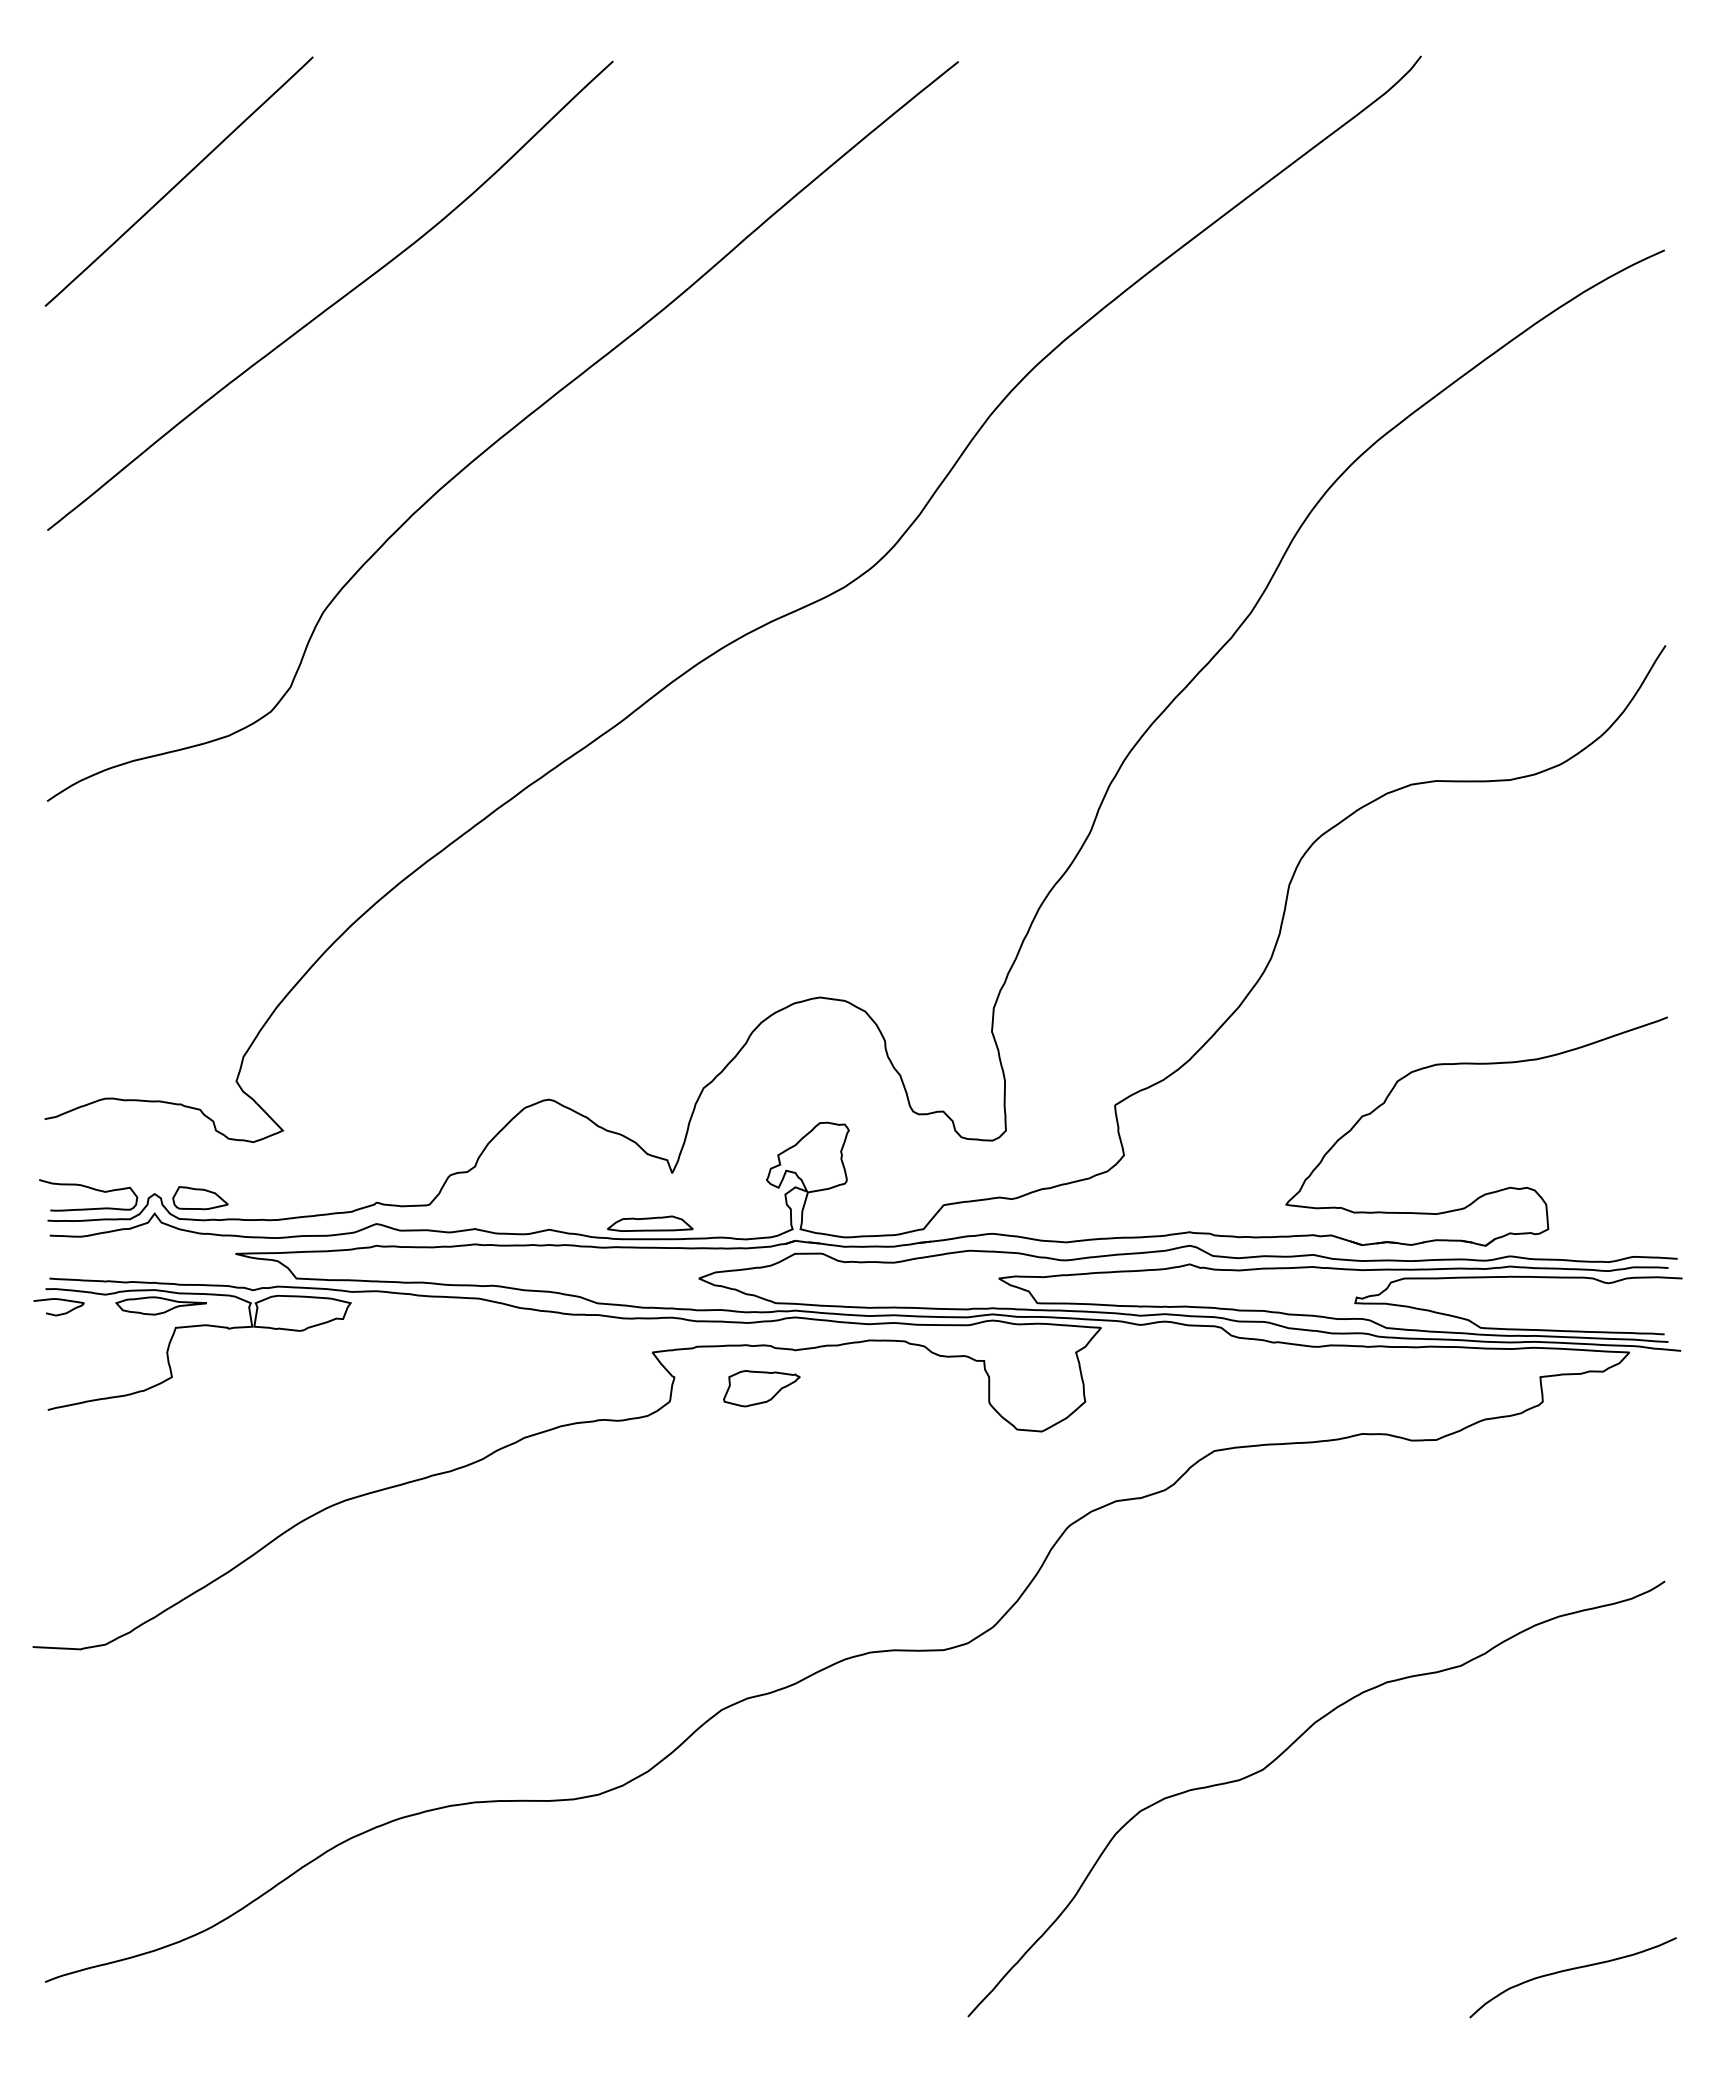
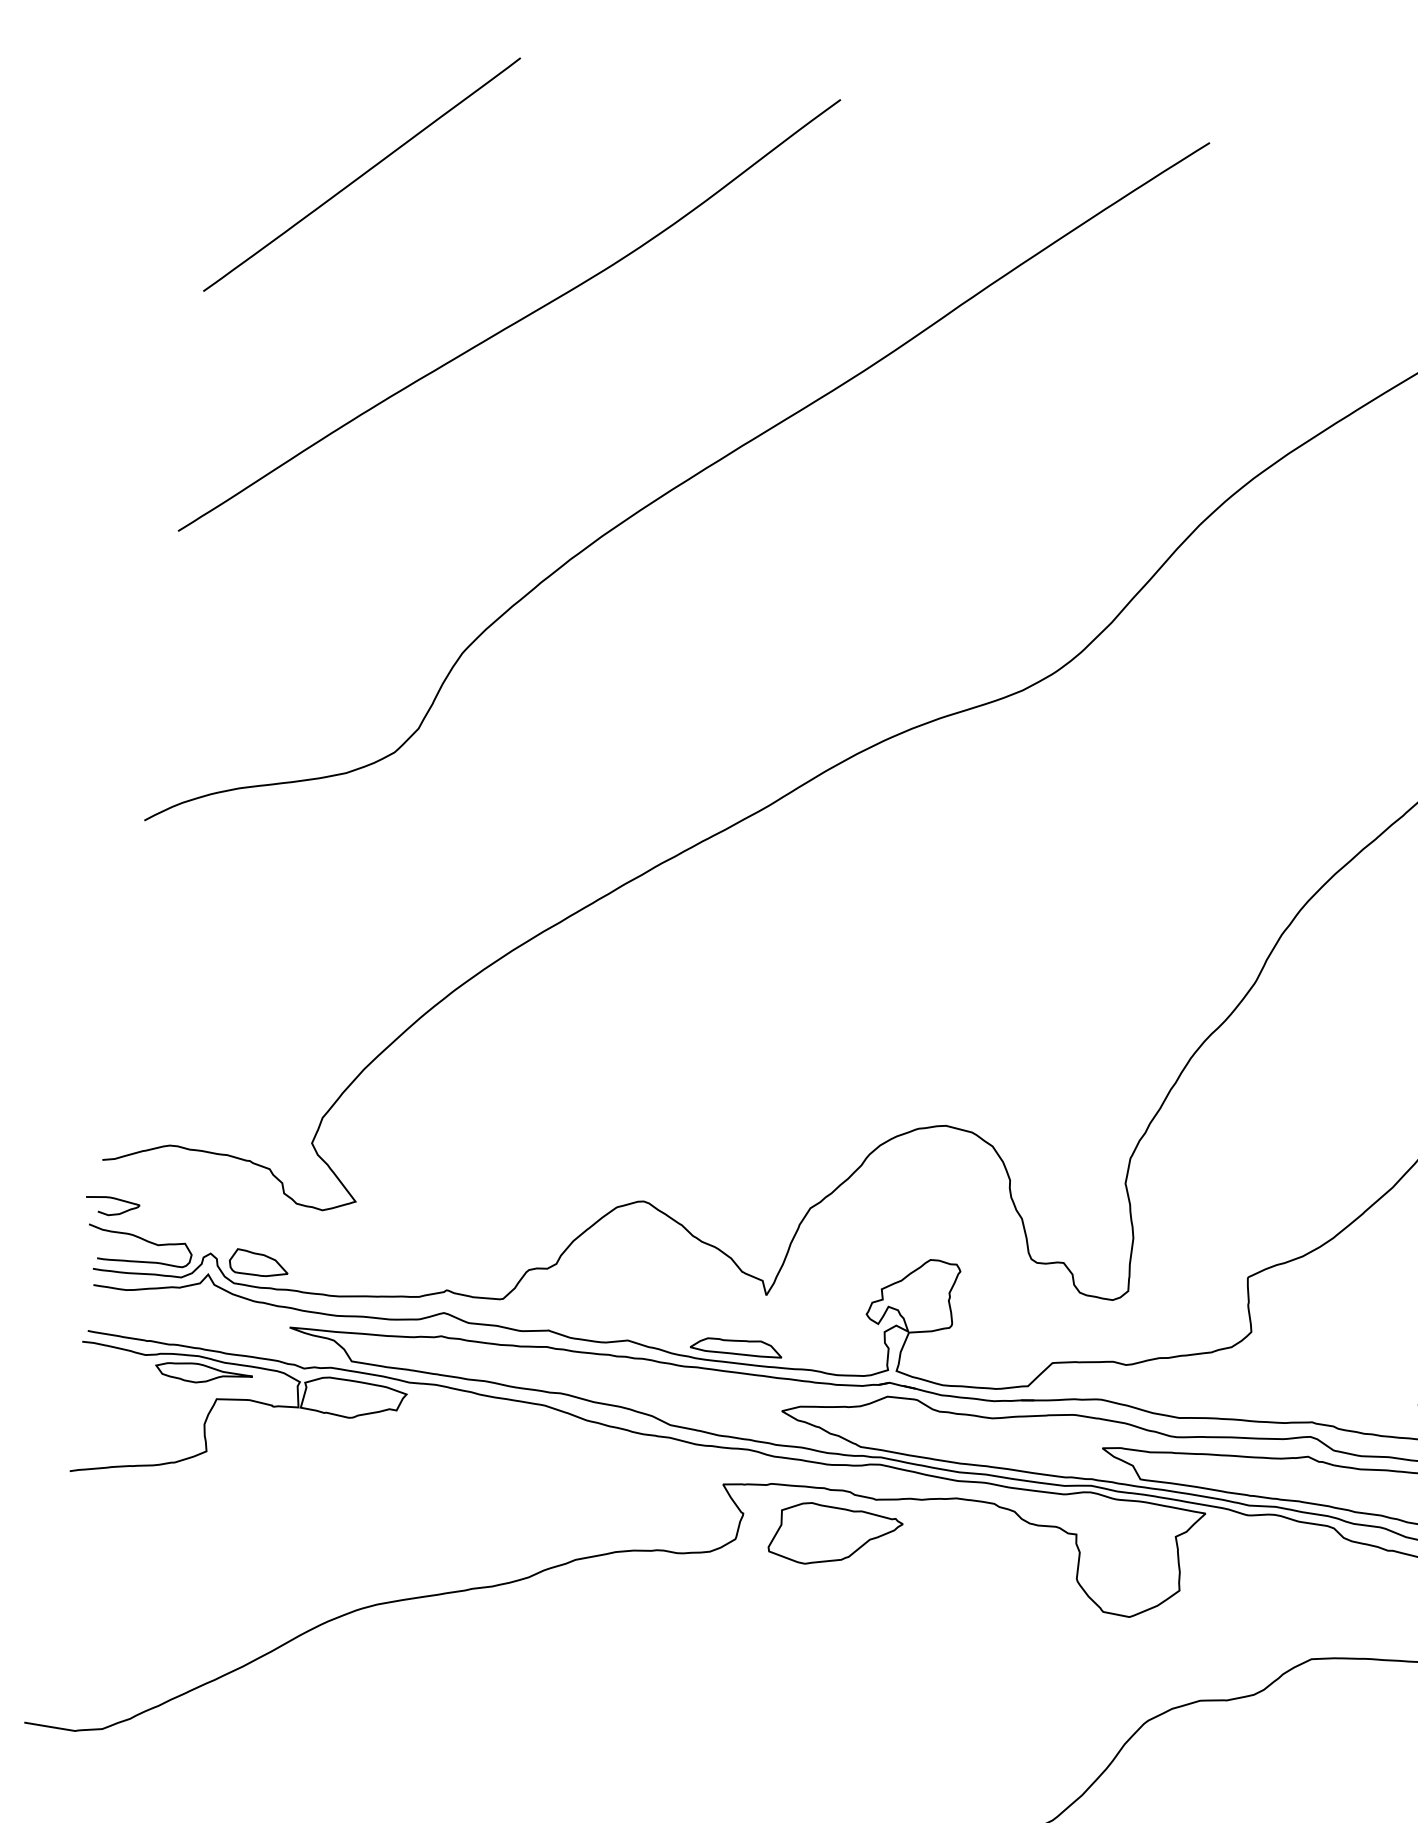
curve: (59, 1313) -> (112, 1213), moved
part: (761, 1388) -> (835, 1536), size x1.6

